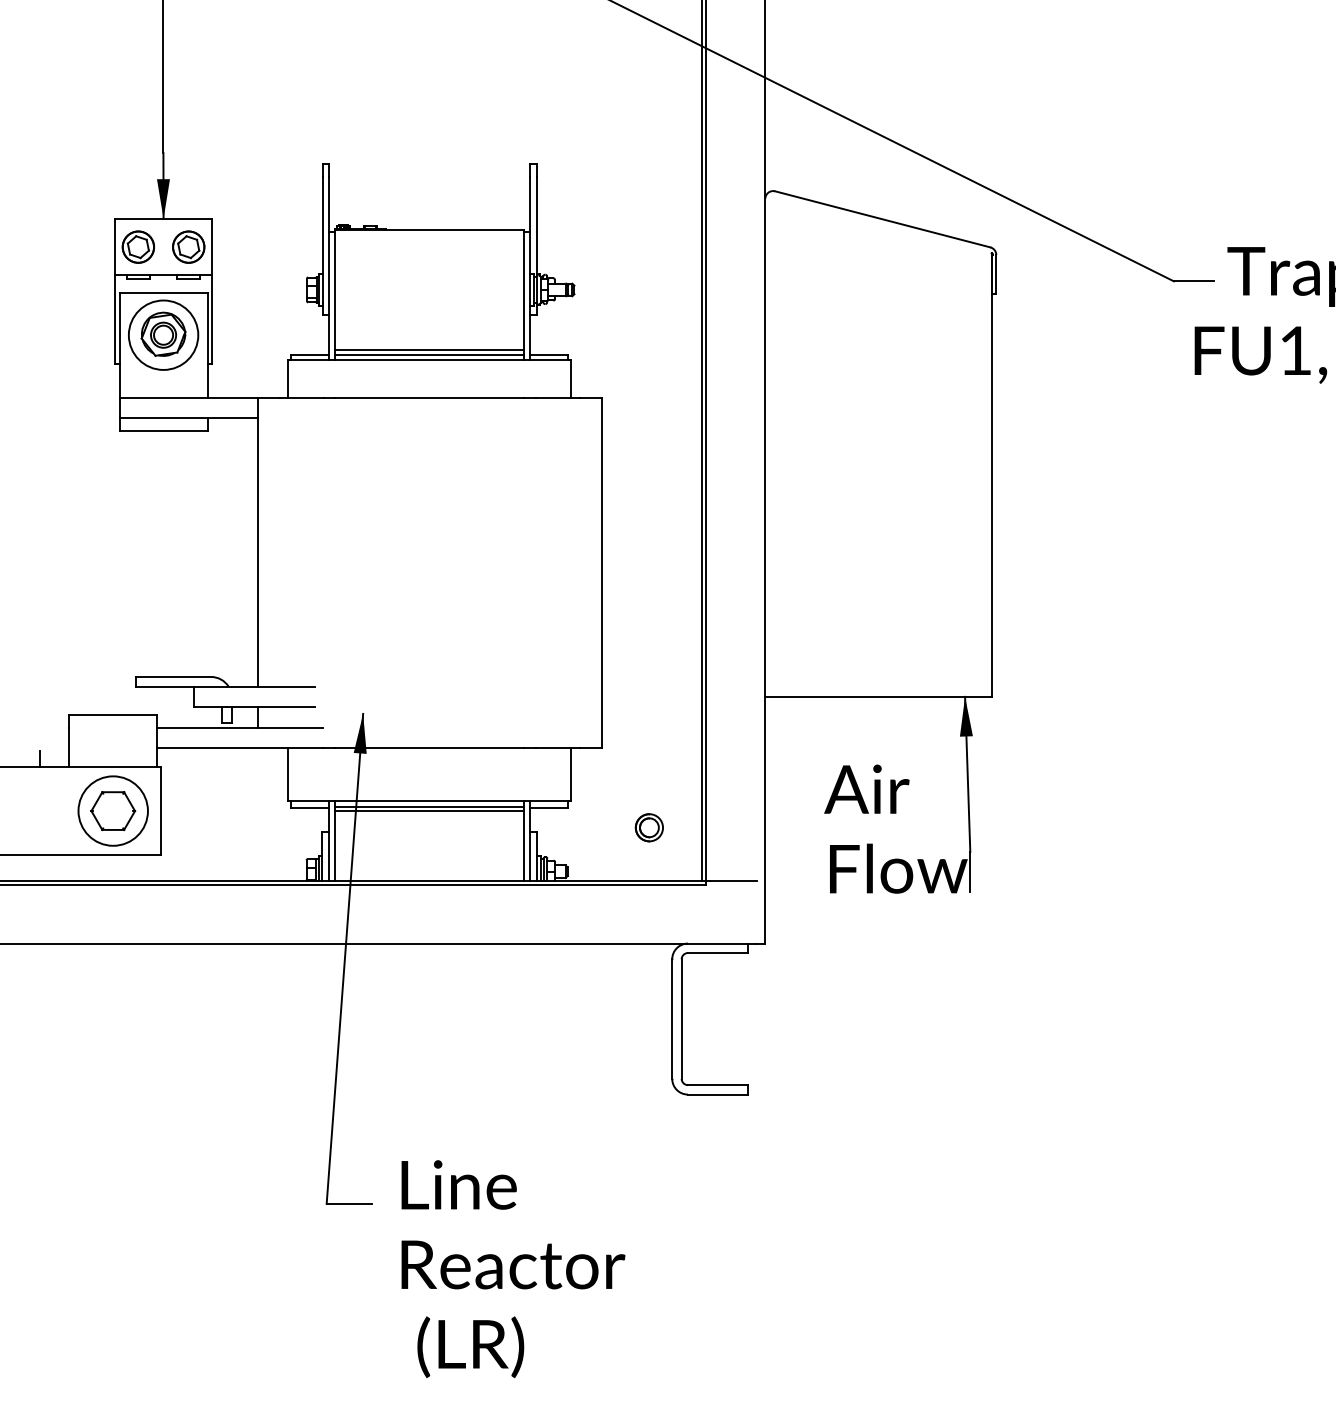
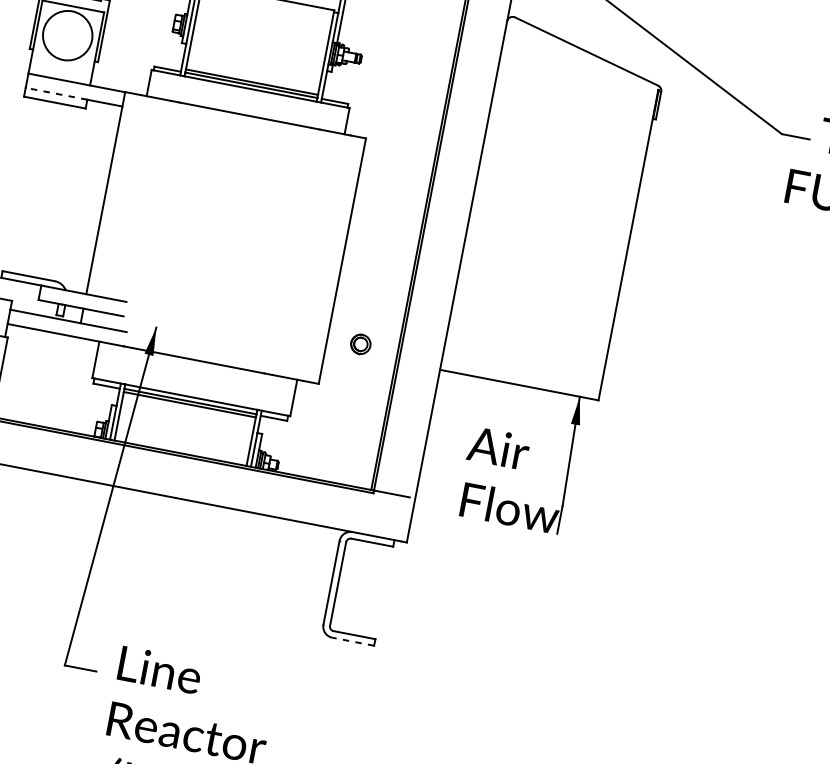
part: (163, 333) -> (67, 34), removed
line: (163, 418) -> (56, 93), solid -> dashed
part: (648, 827) -> (360, 344), moved
line: (717, 1094) -> (353, 641), solid -> dashed

